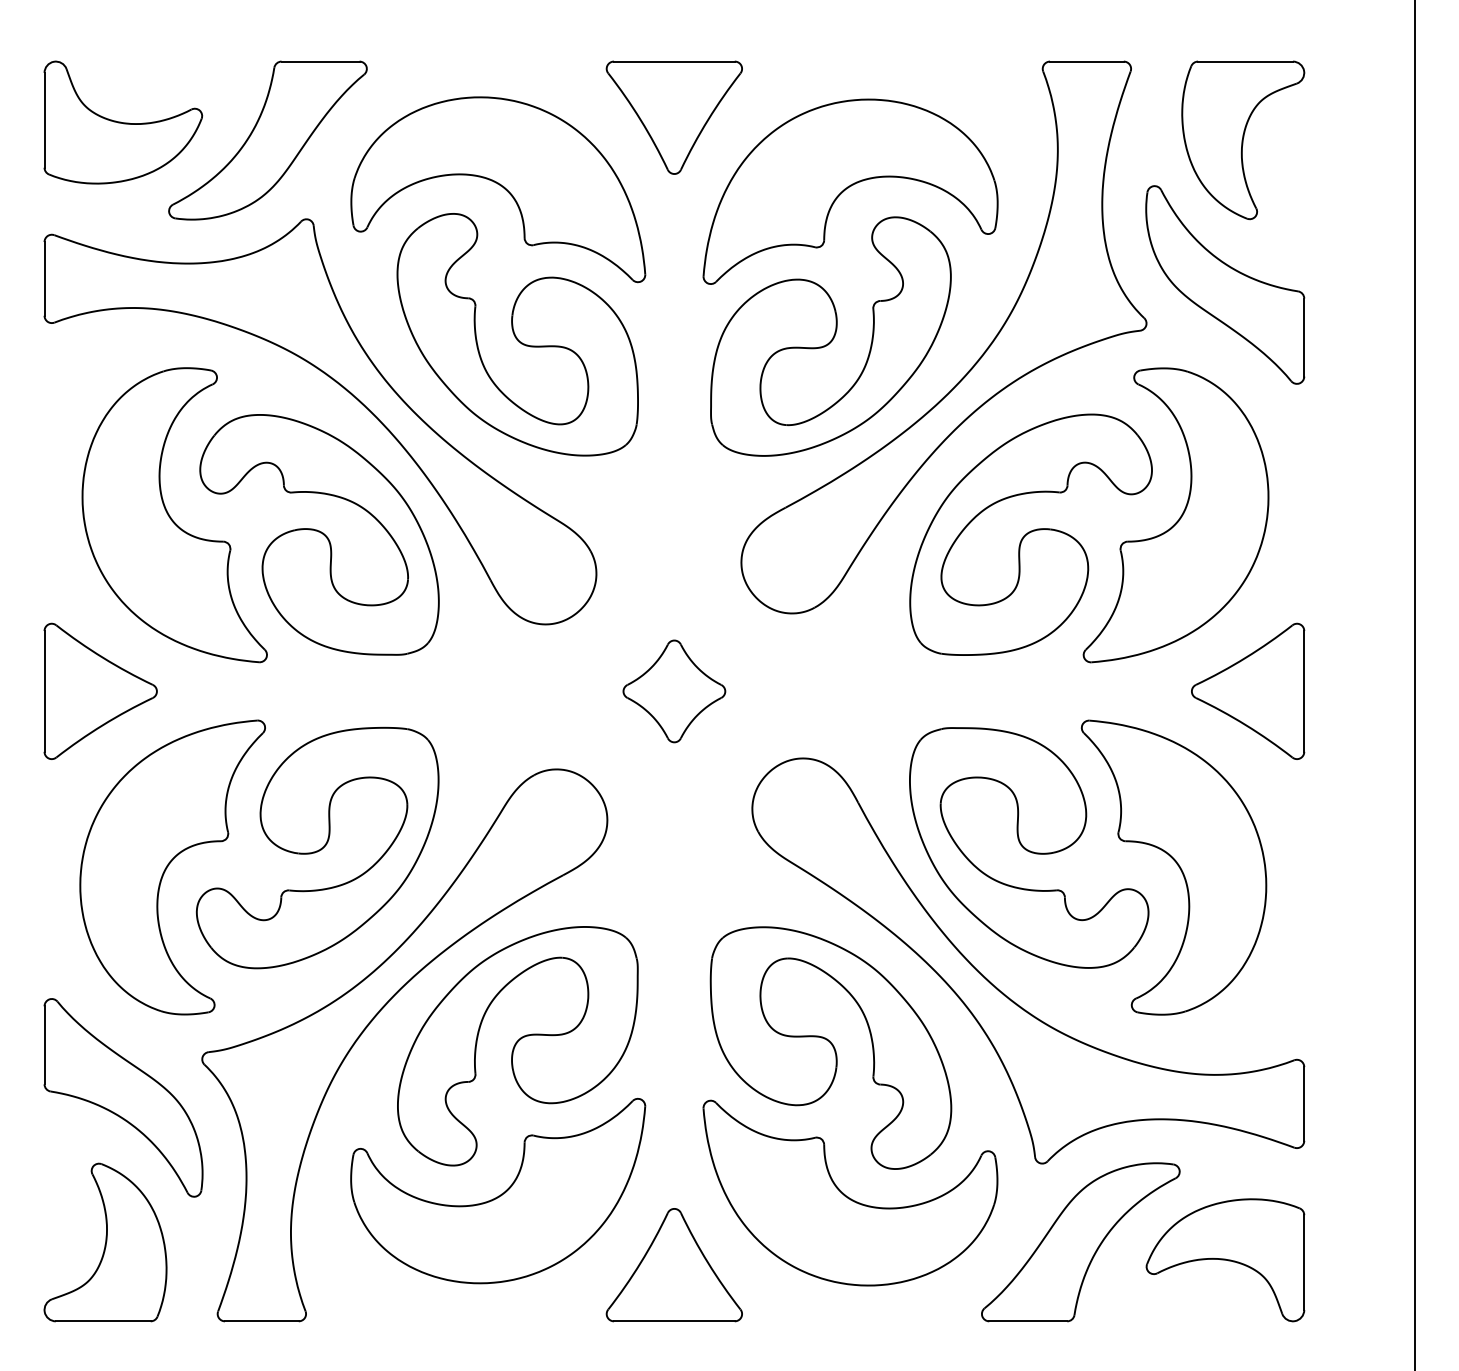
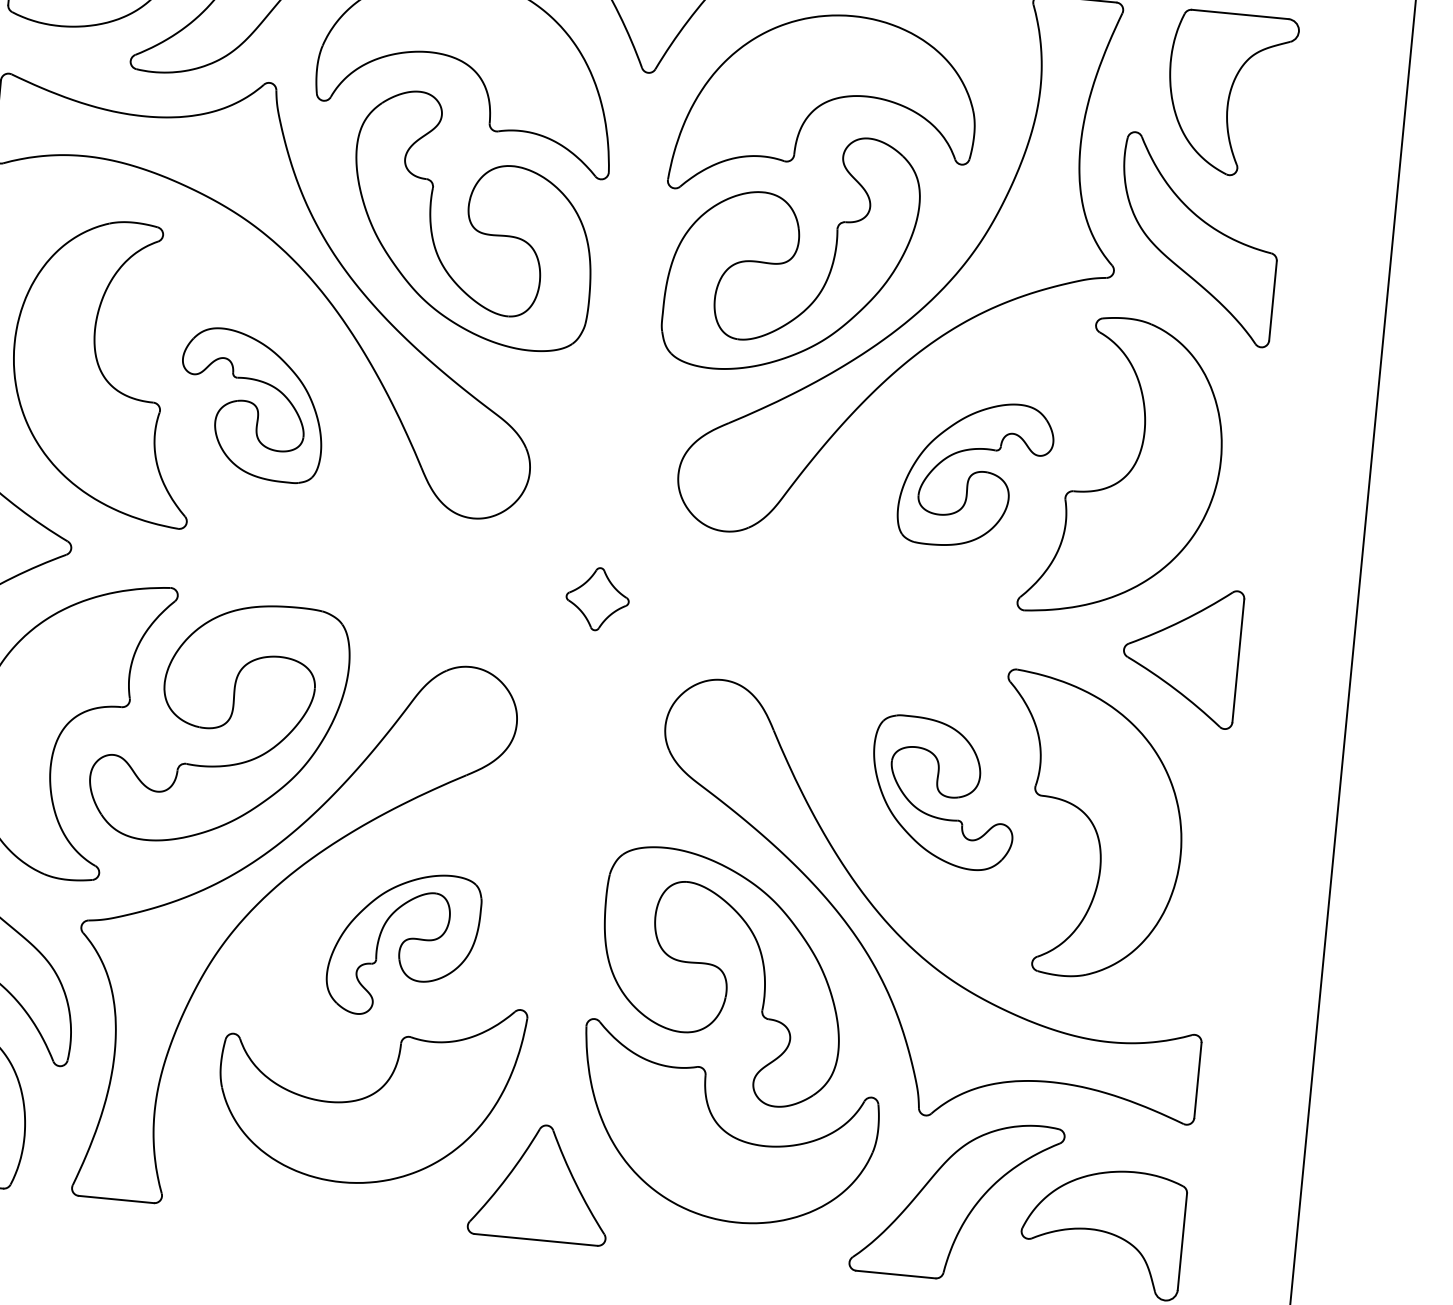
part: (319, 534) -> (252, 404), size x0.6
part: (1030, 534) -> (975, 474), size x0.6
part: (674, 691) -> (597, 599), size x0.6
part: (1029, 847) -> (943, 792), size x0.6
part: (517, 1046) -> (403, 944), size x0.6

